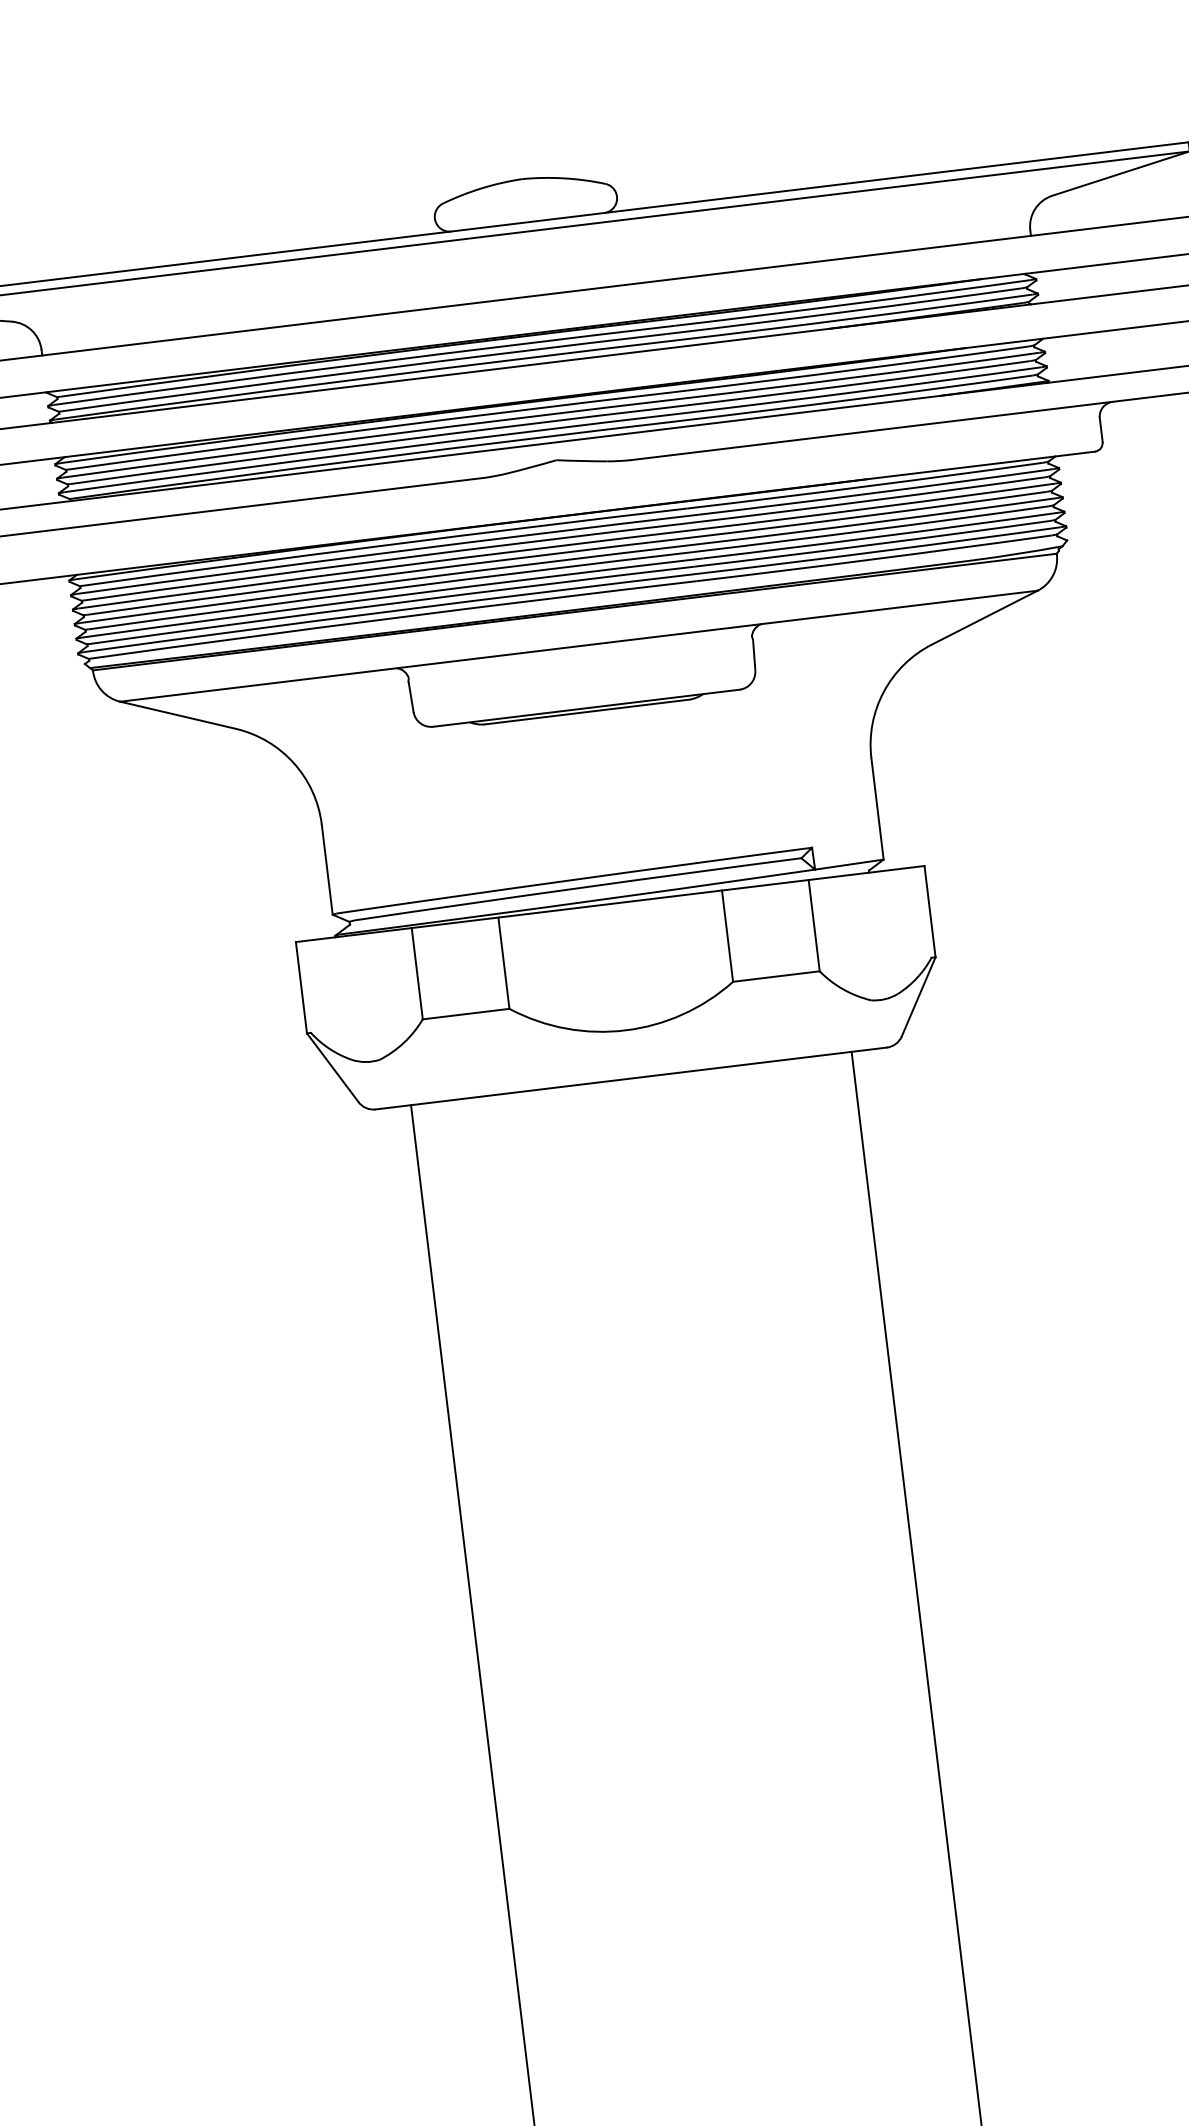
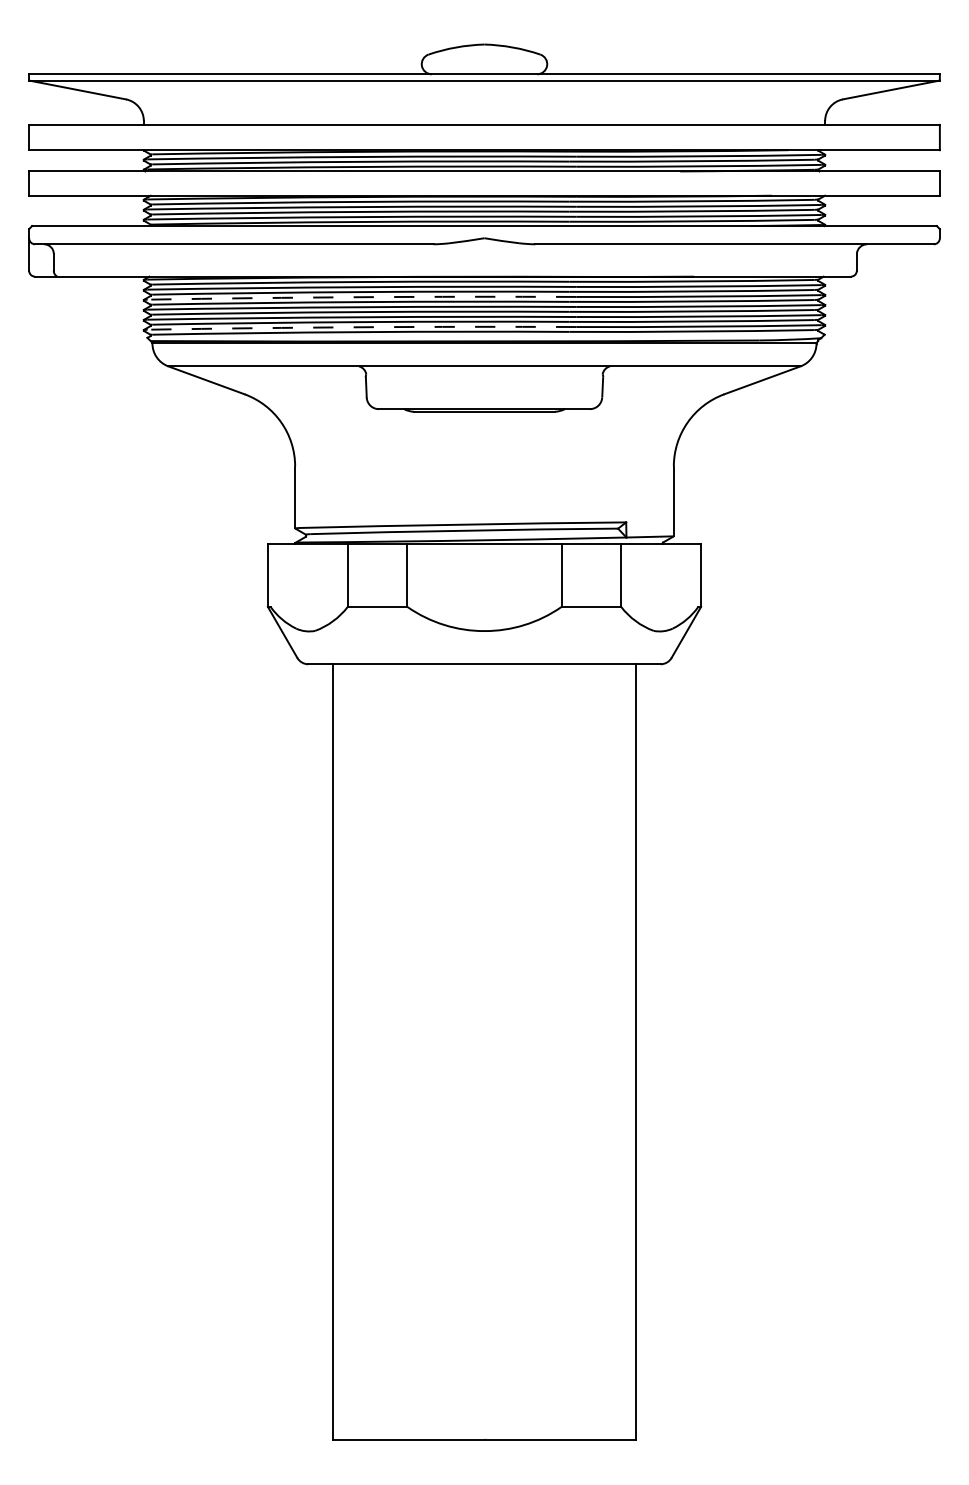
arc: (388, 567) -> (361, 297), solid -> dashed
arc: (393, 611) -> (361, 327), solid -> dashed

